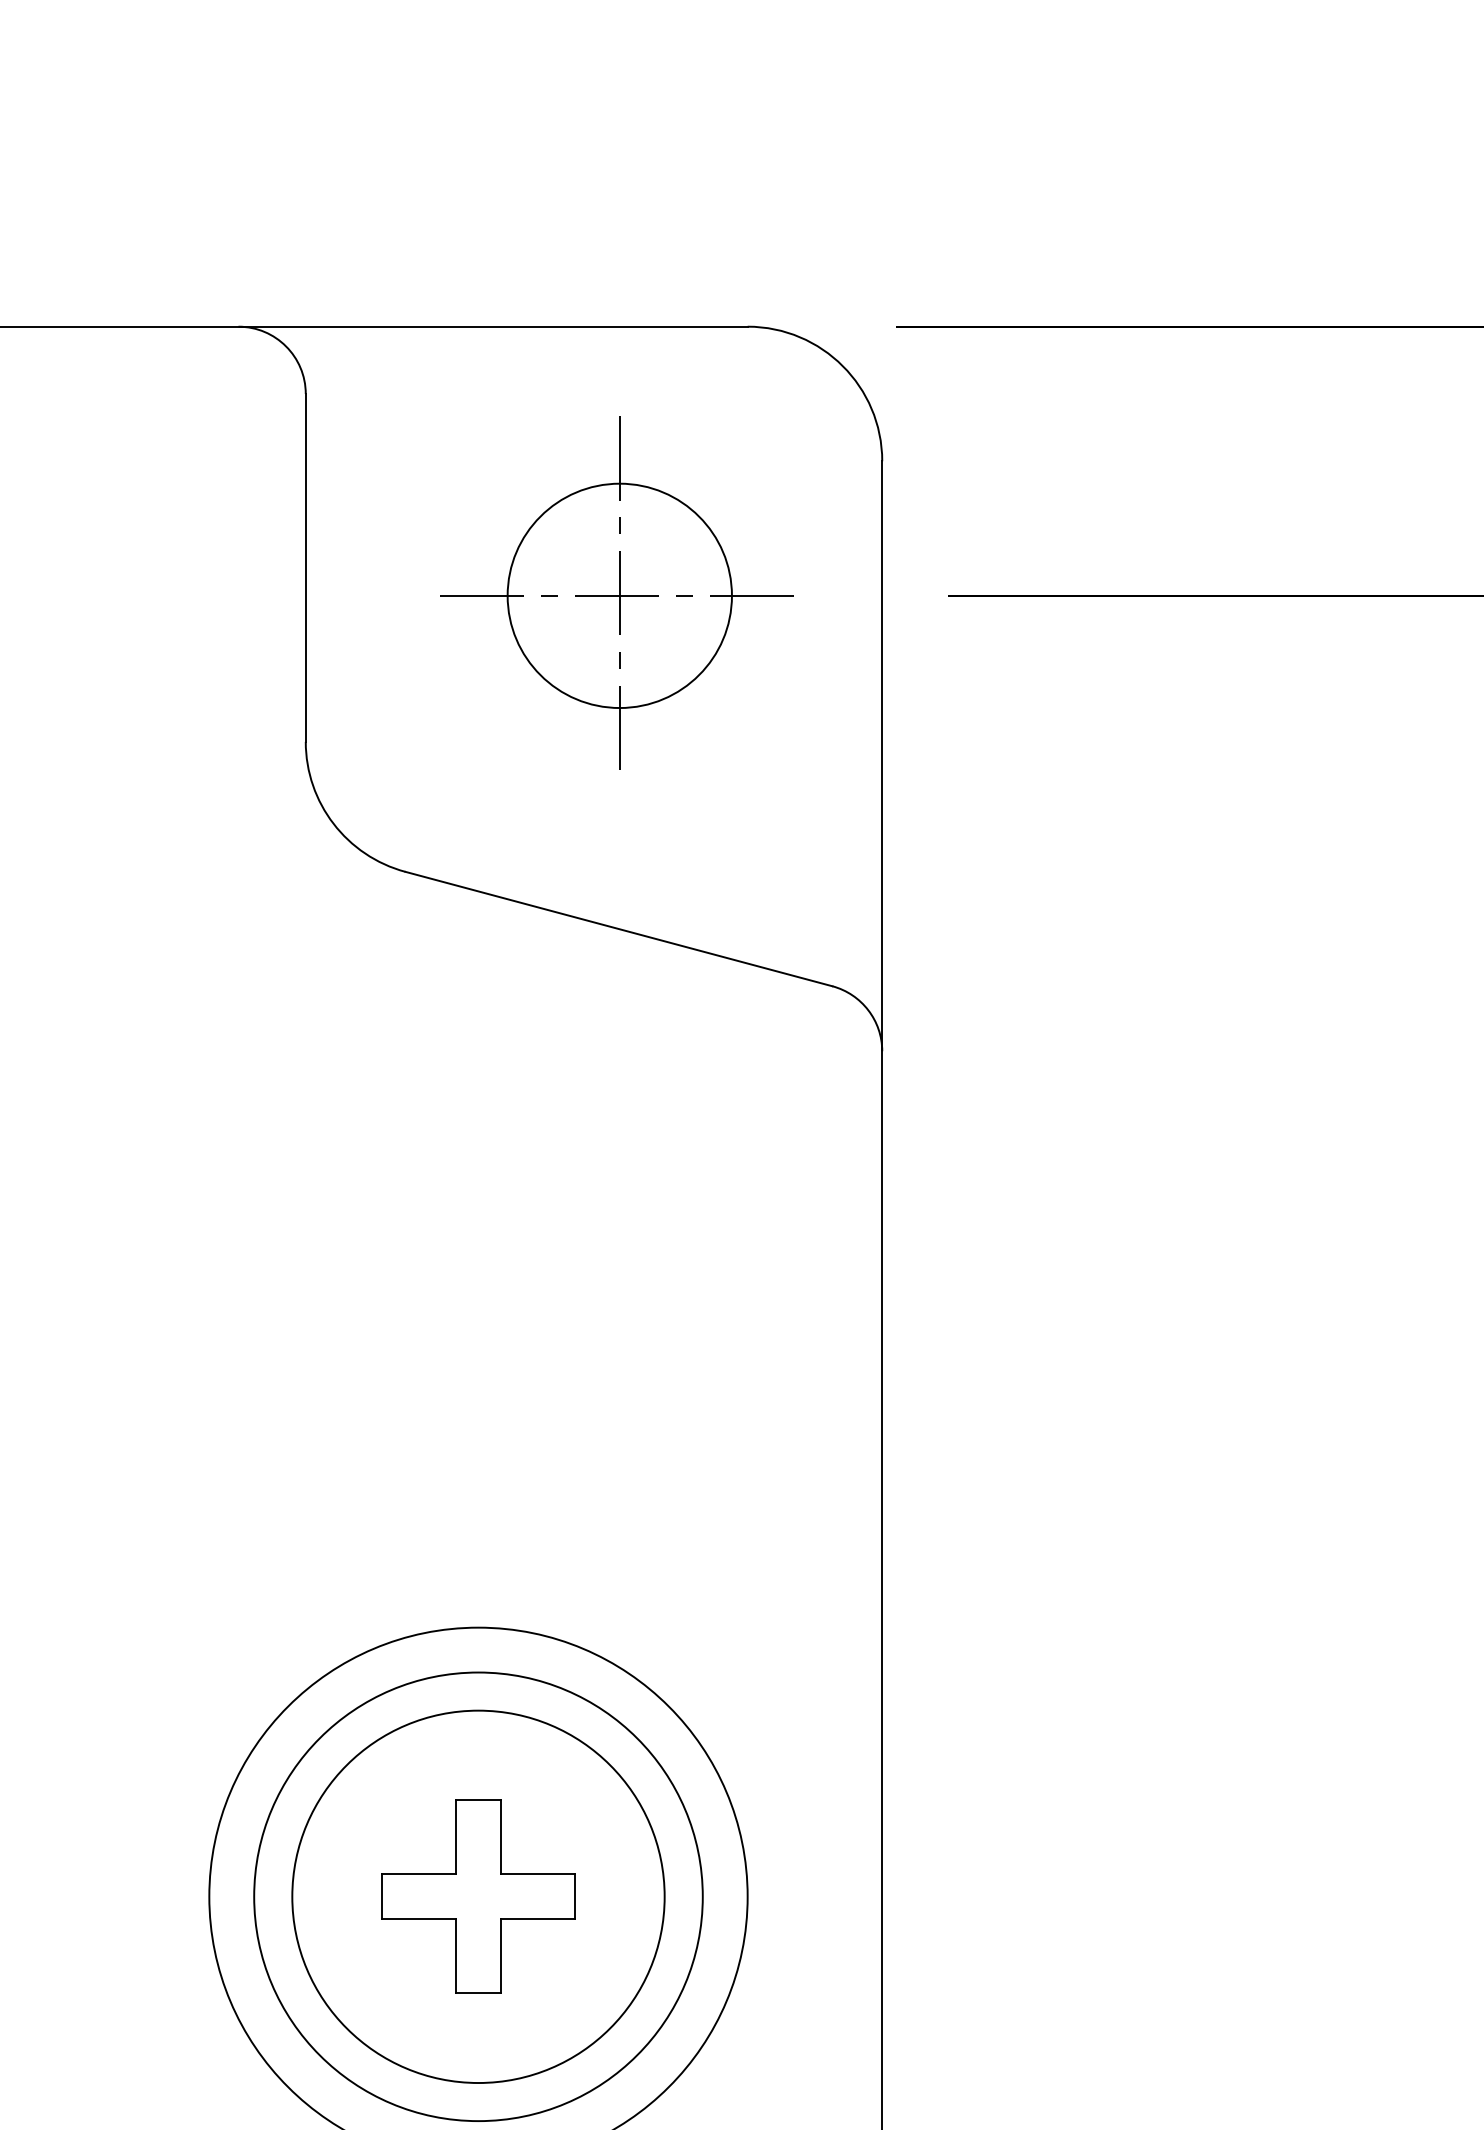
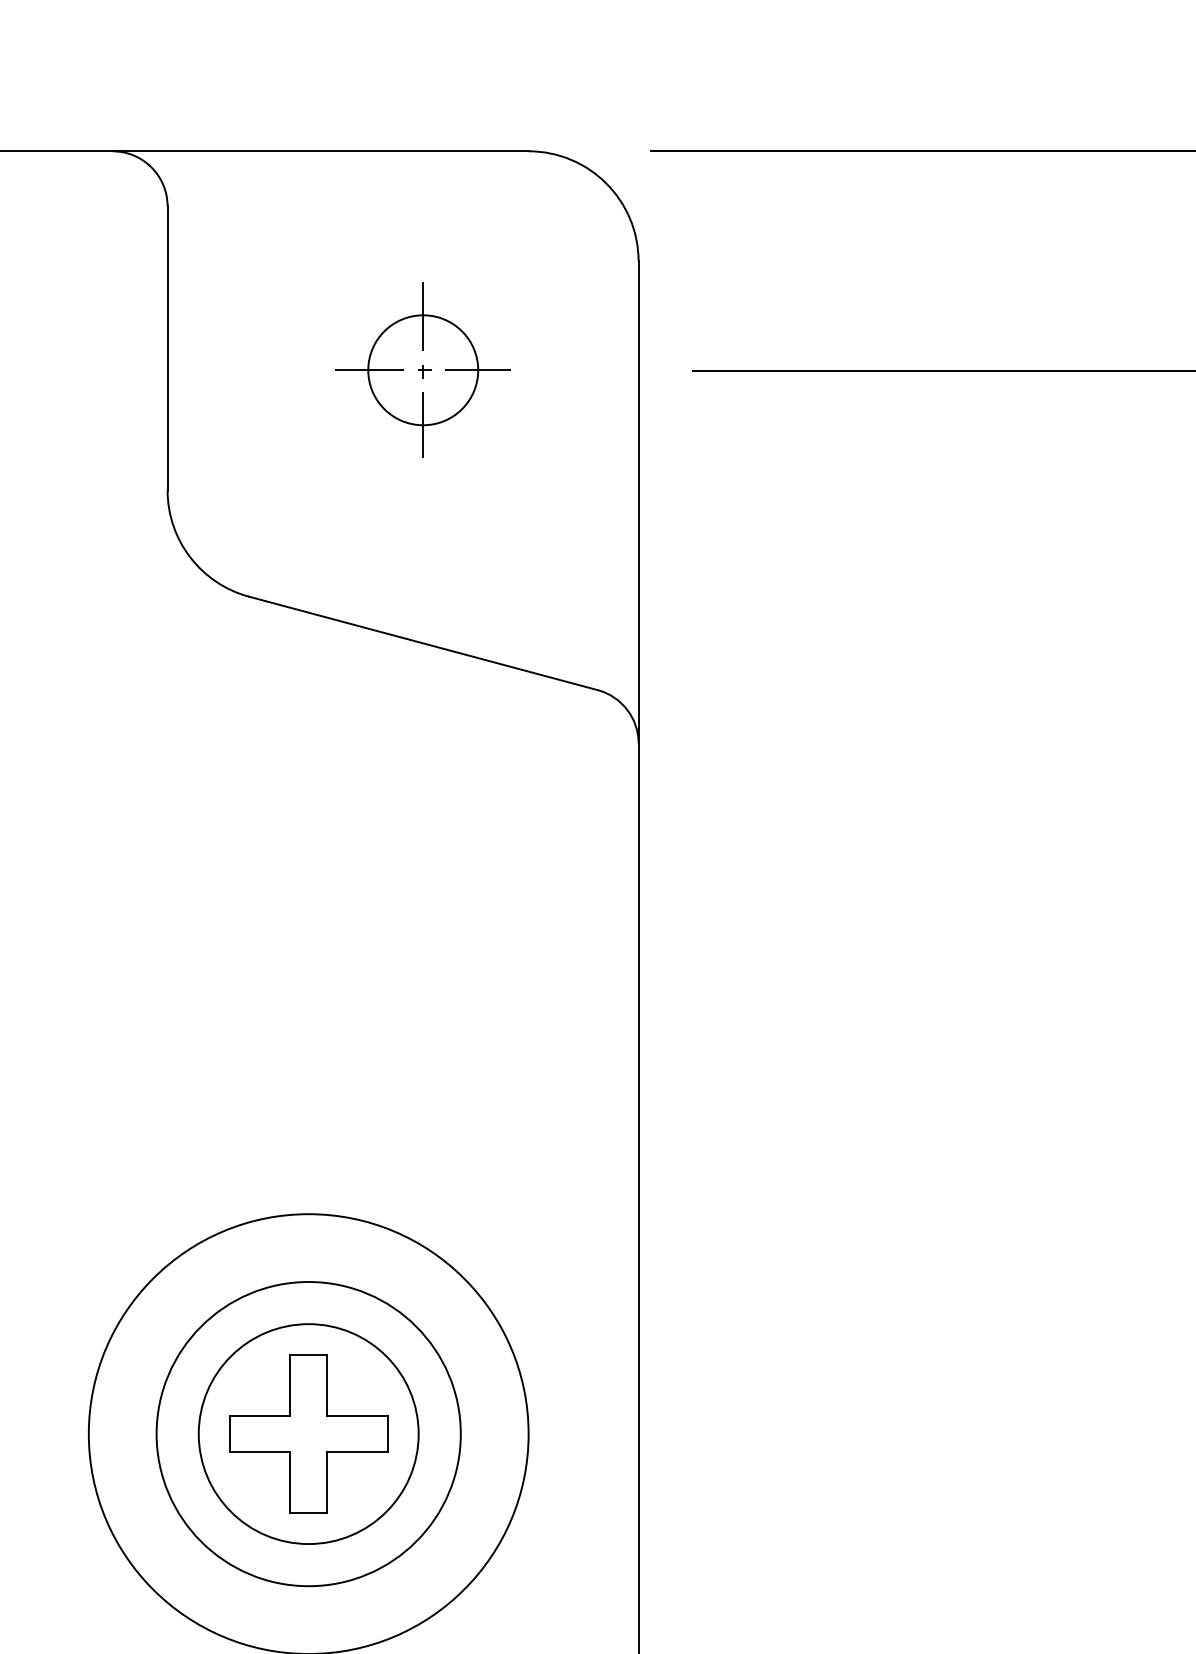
part: (616, 592) -> (421, 368), size x0.6
circle: (478, 1896) -> (308, 1433), size x0.6

